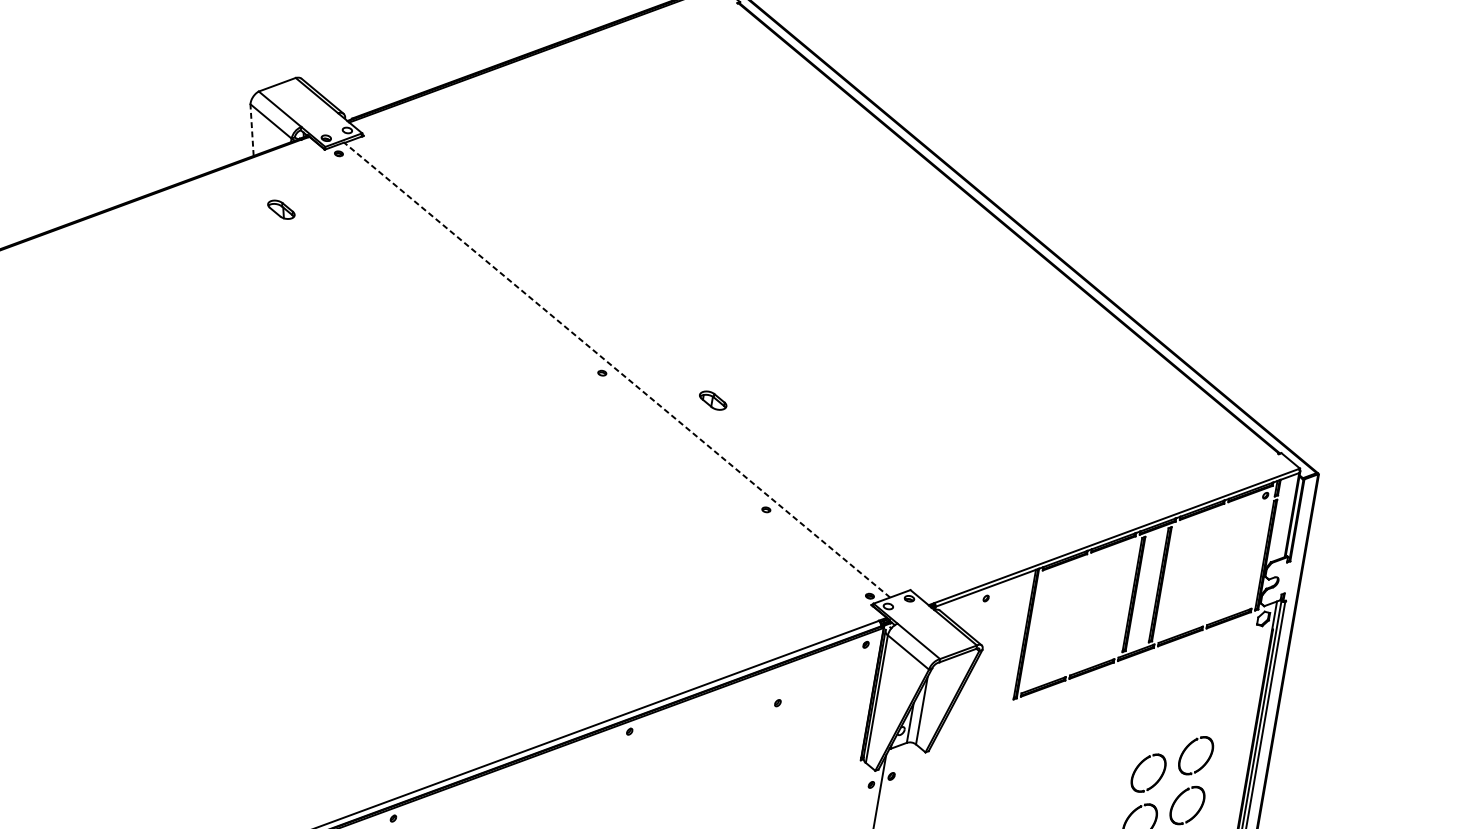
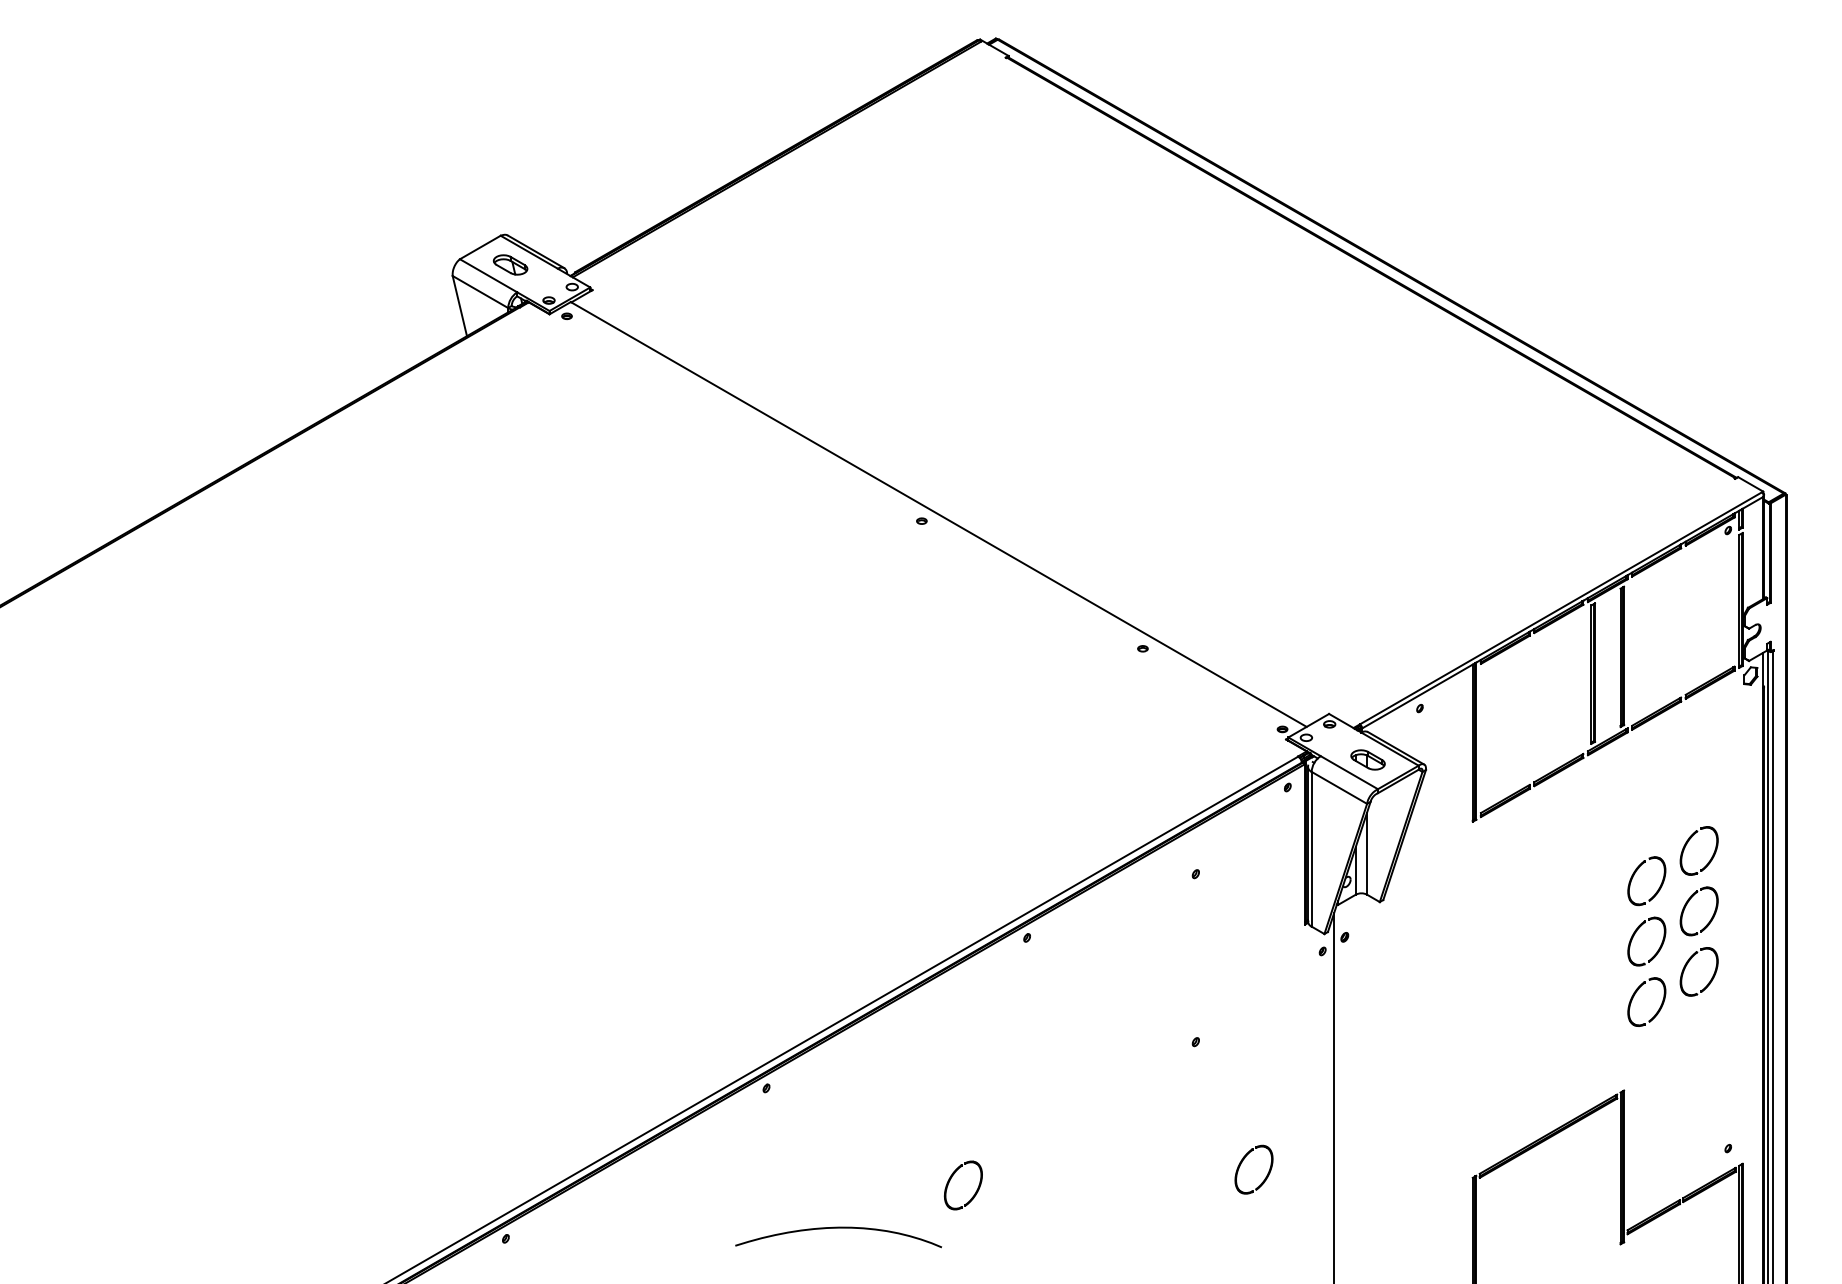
line: (251, 130) -> (459, 306), dashed -> solid
part: (281, 209) -> (510, 264), moved
line: (616, 370) -> (938, 514), dashed -> solid
part: (712, 400) -> (1367, 759), moved

